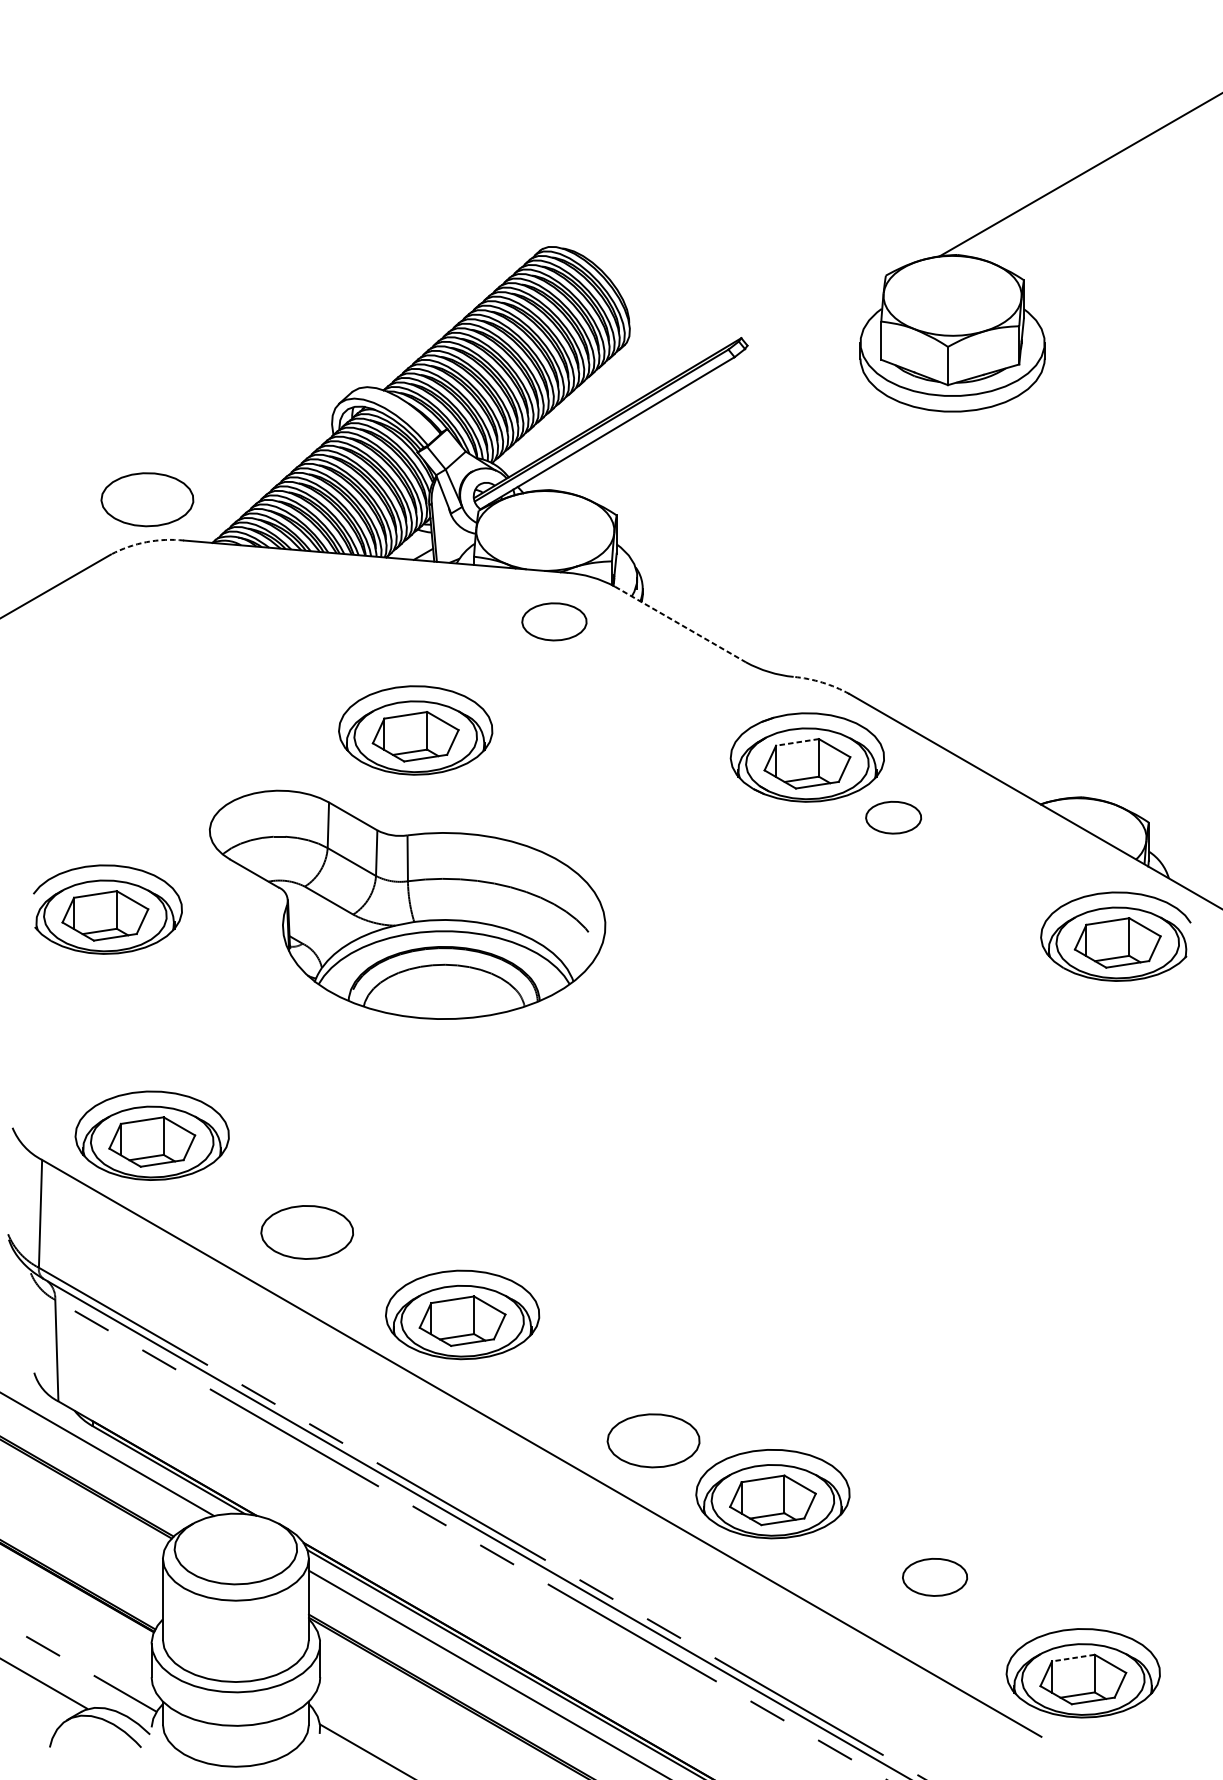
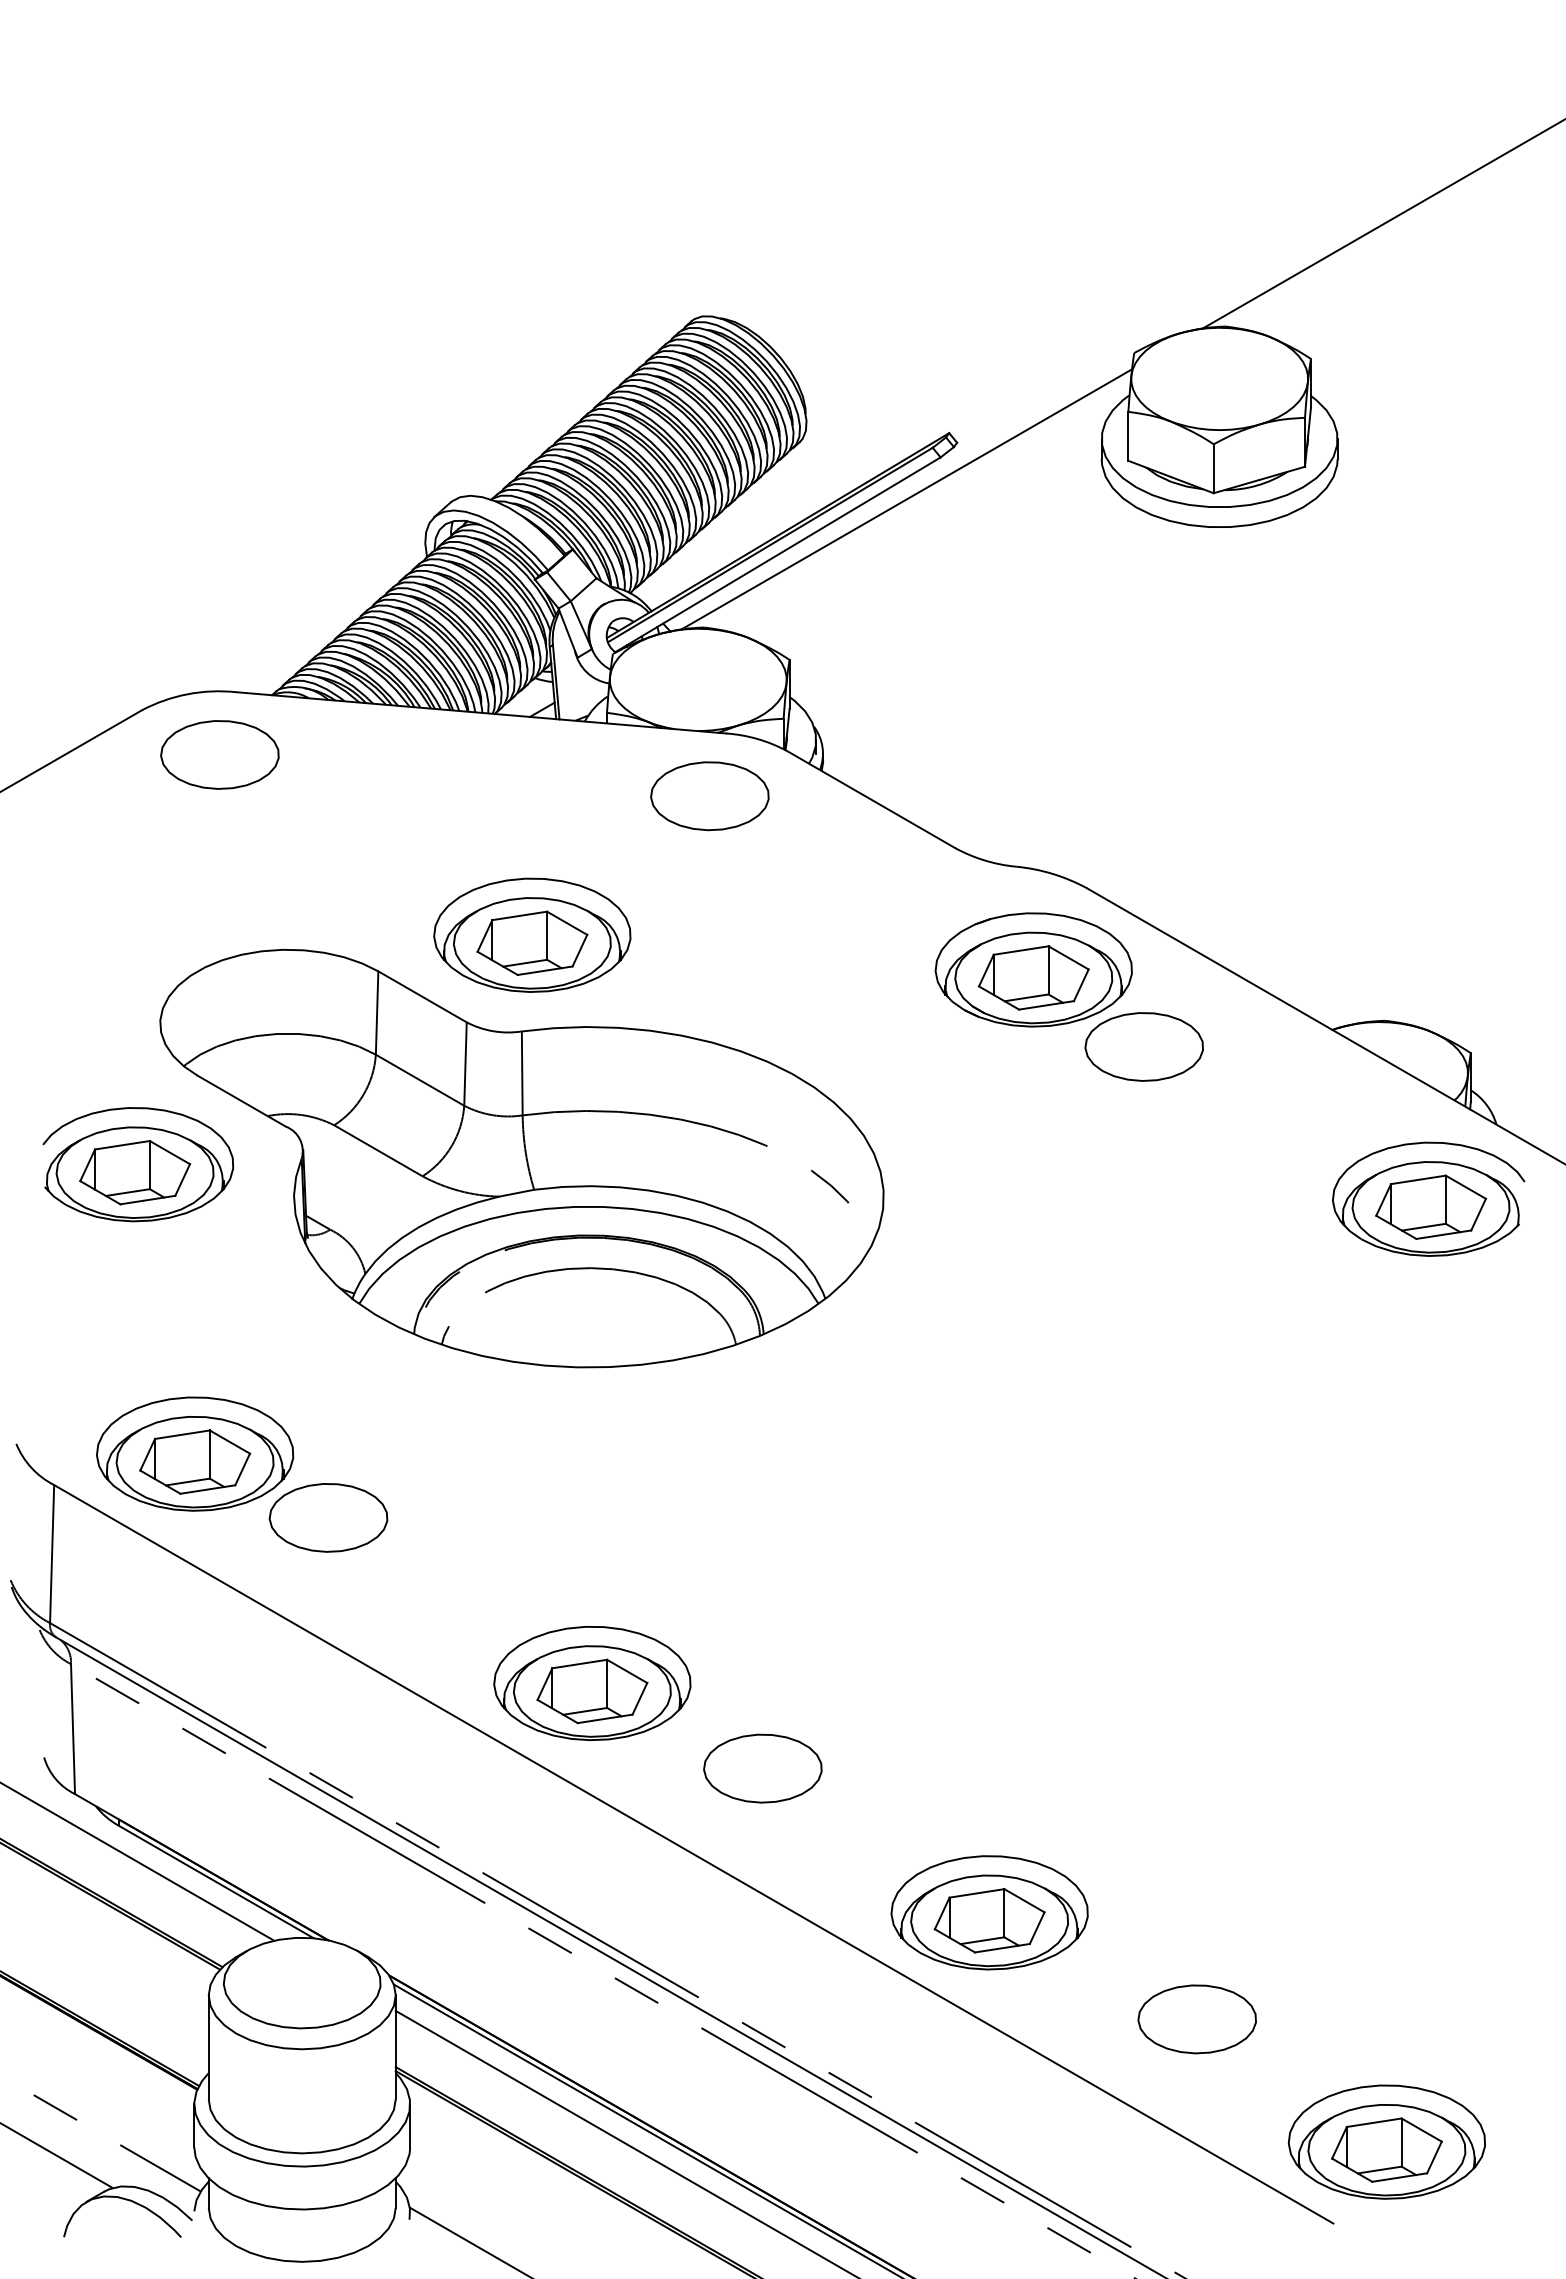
line: (707, 390) -> (906, 499), added
part: (147, 499) -> (219, 754), moved
arc: (146, 542) -> (187, 694), dashed -> solid
part: (554, 622) -> (709, 796), size x1.43
line: (680, 624) -> (871, 799), dashed -> solid
arc: (822, 682) -> (1052, 873), dashed -> solid
line: (797, 742) -> (1021, 950), dashed -> solid
part: (893, 817) -> (1143, 1046), size x1.67
part: (407, 904) -> (521, 1158), size x1.43
part: (307, 1232) -> (328, 1517), moved
part: (653, 1440) -> (762, 1768), moved
part: (934, 1577) -> (1196, 2019), size x1.43
line: (1073, 1657) -> (1374, 2122), dashed -> solid

